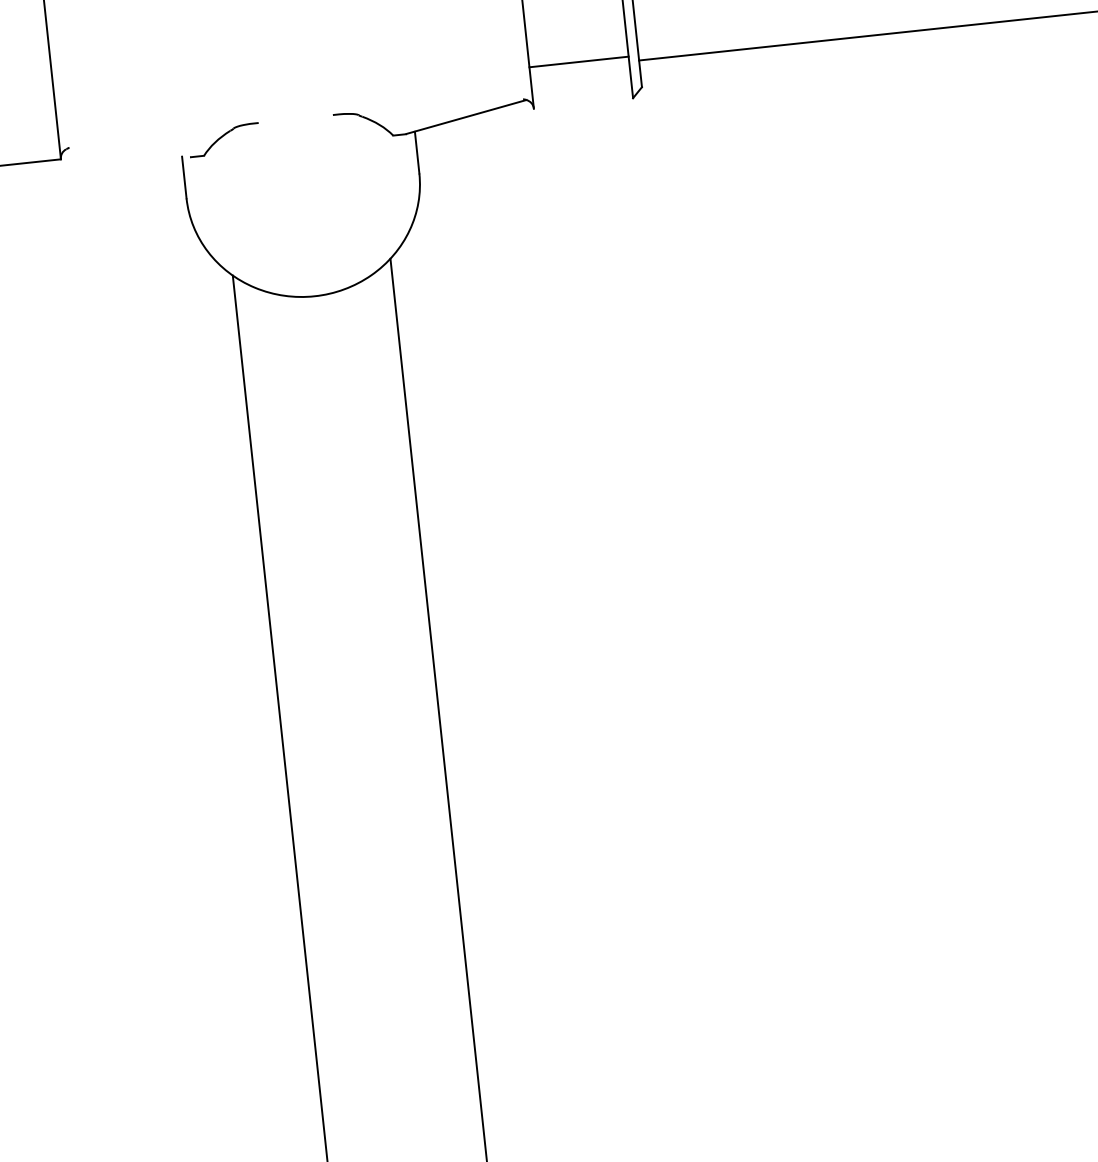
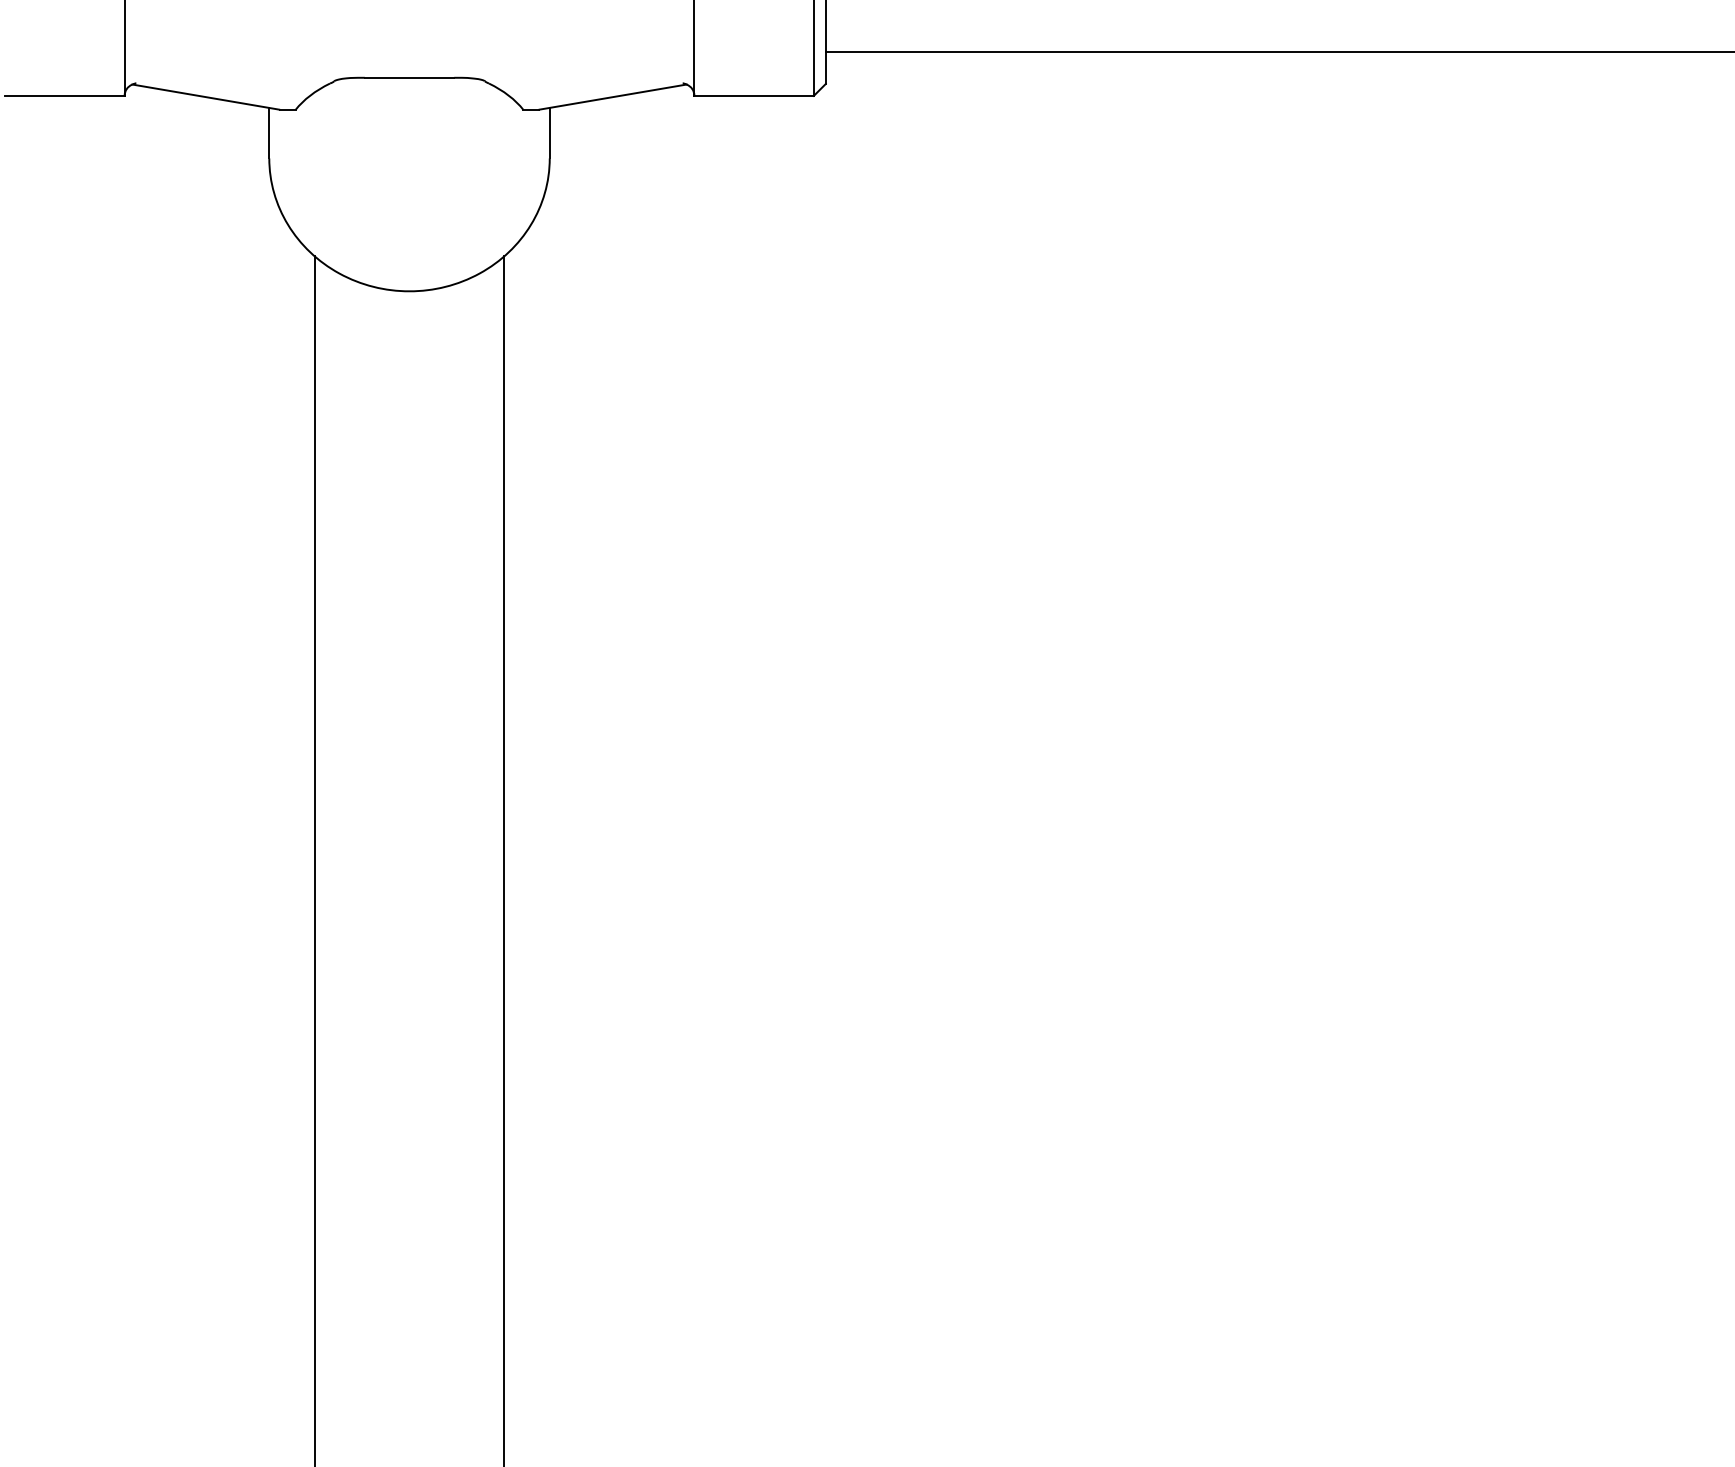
line: (578, 61) -> (753, 95), moved
line: (295, 118) -> (409, 77), added
line: (128, 152) -> (205, 96), added

